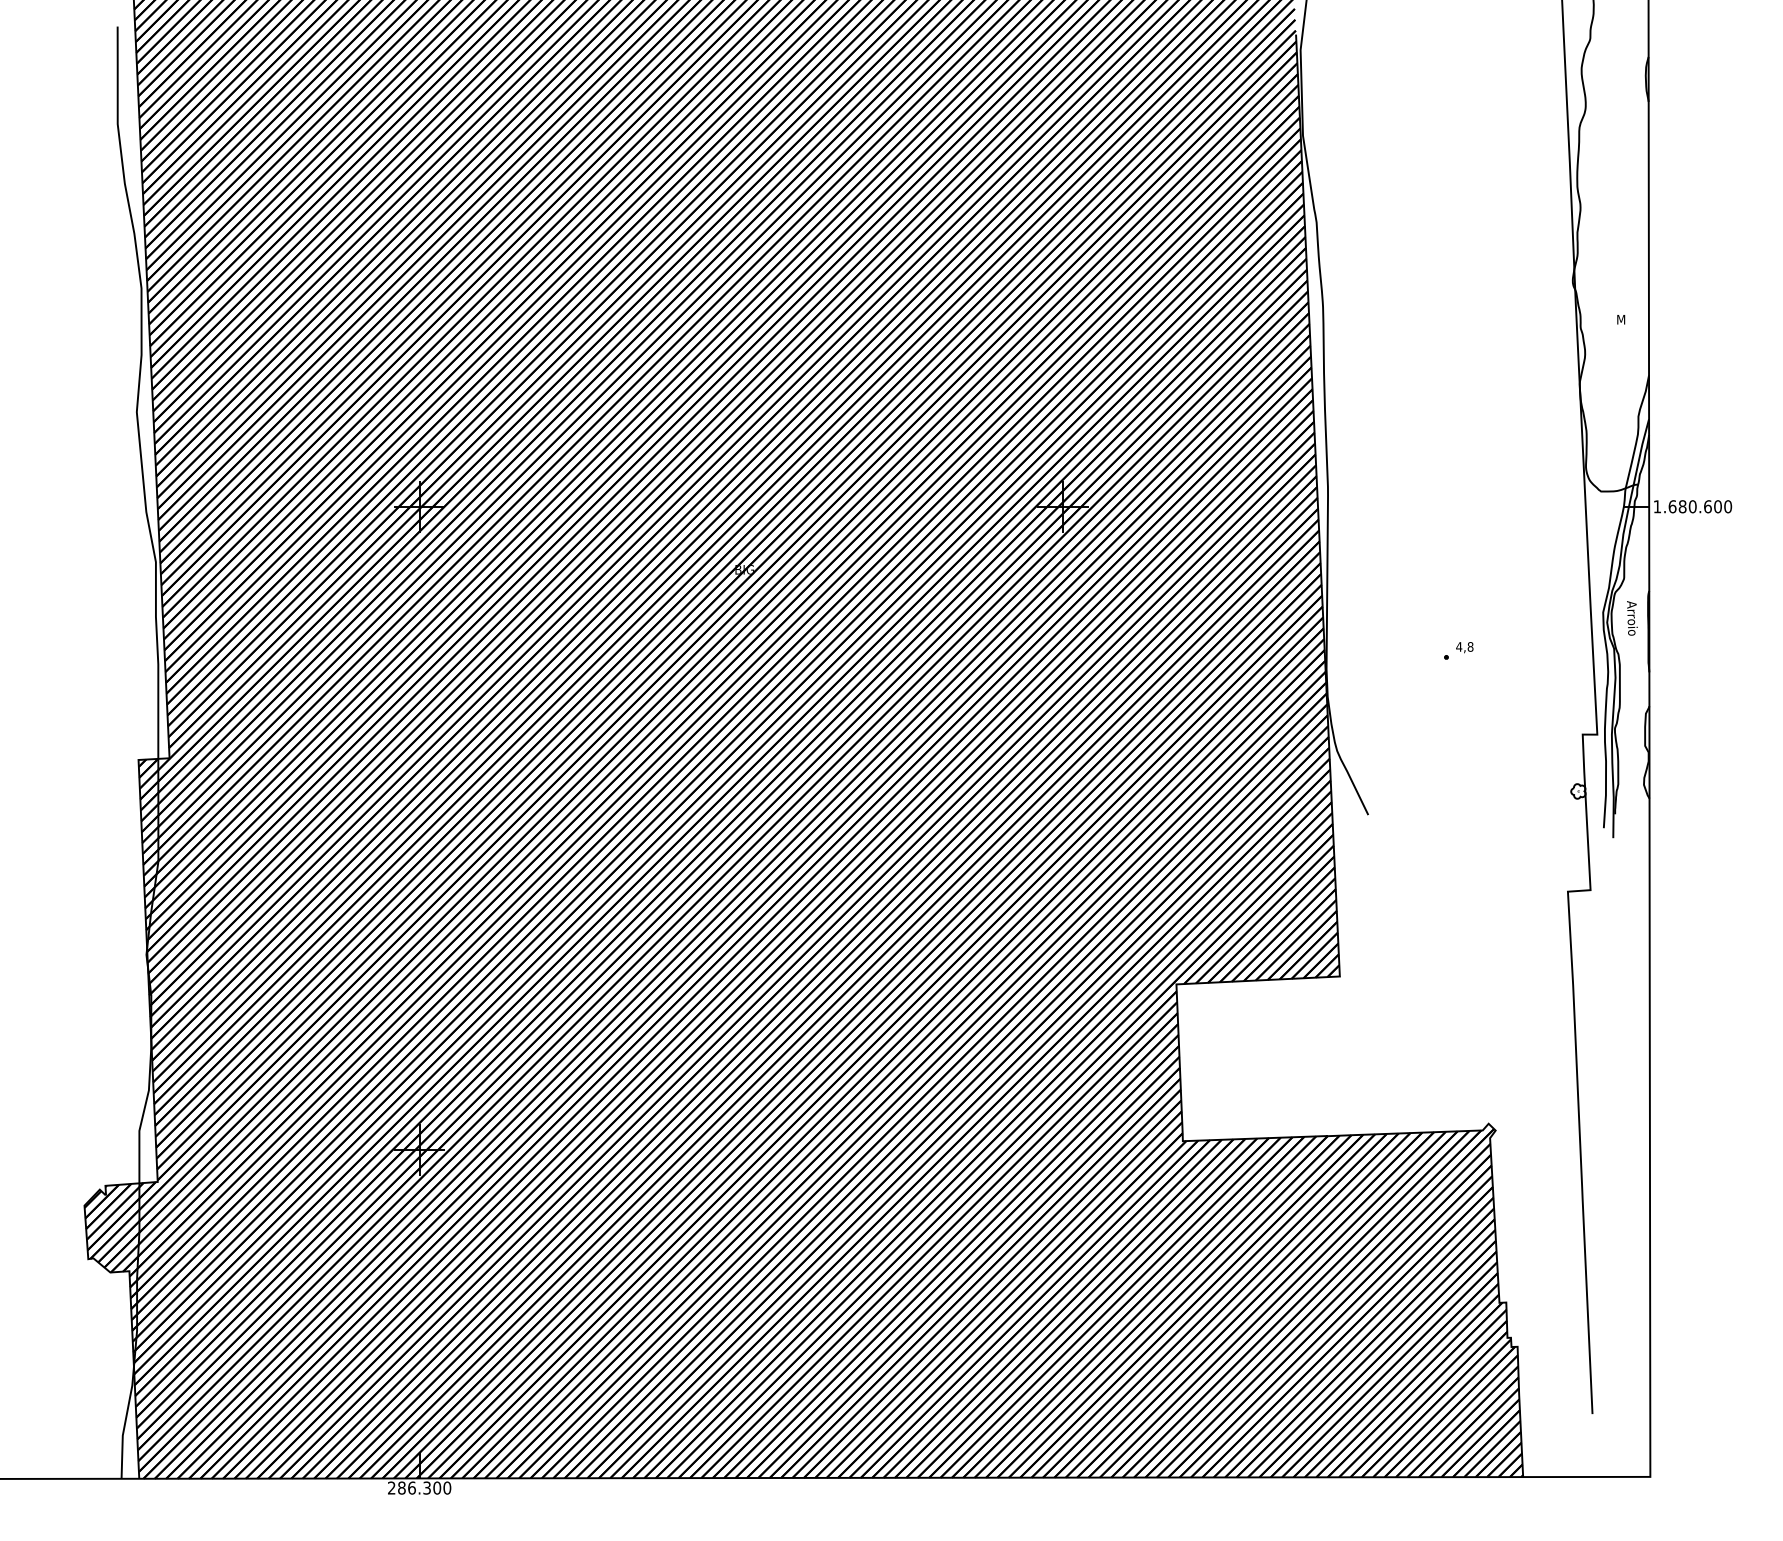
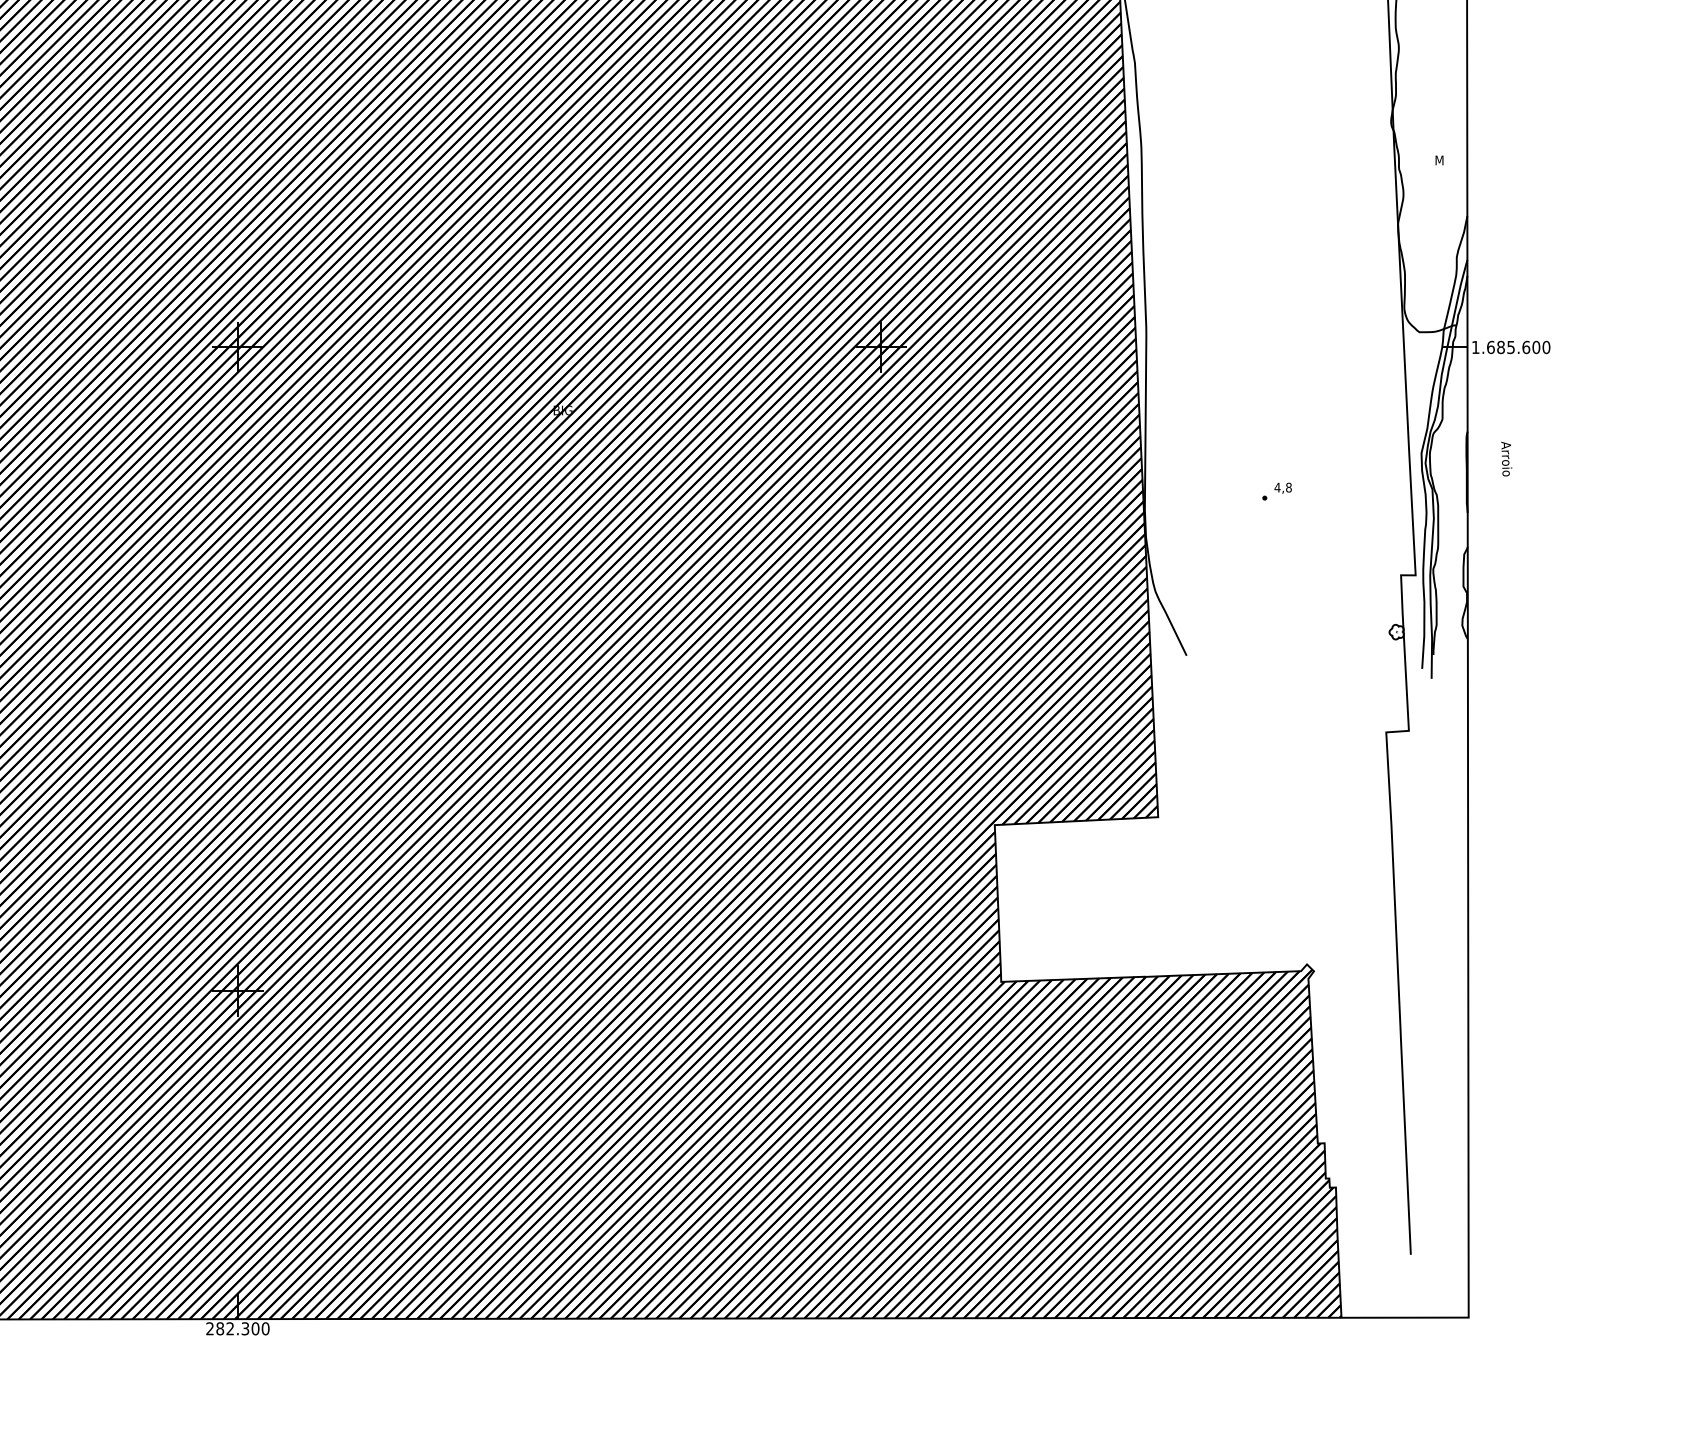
text: (1692, 506) -> (1510, 347), 1.680.600 -> 1.685.600
text: (1632, 618) -> (1506, 459), moved
text: (411, 1487) -> (229, 1328), 286.300 -> 282.300

